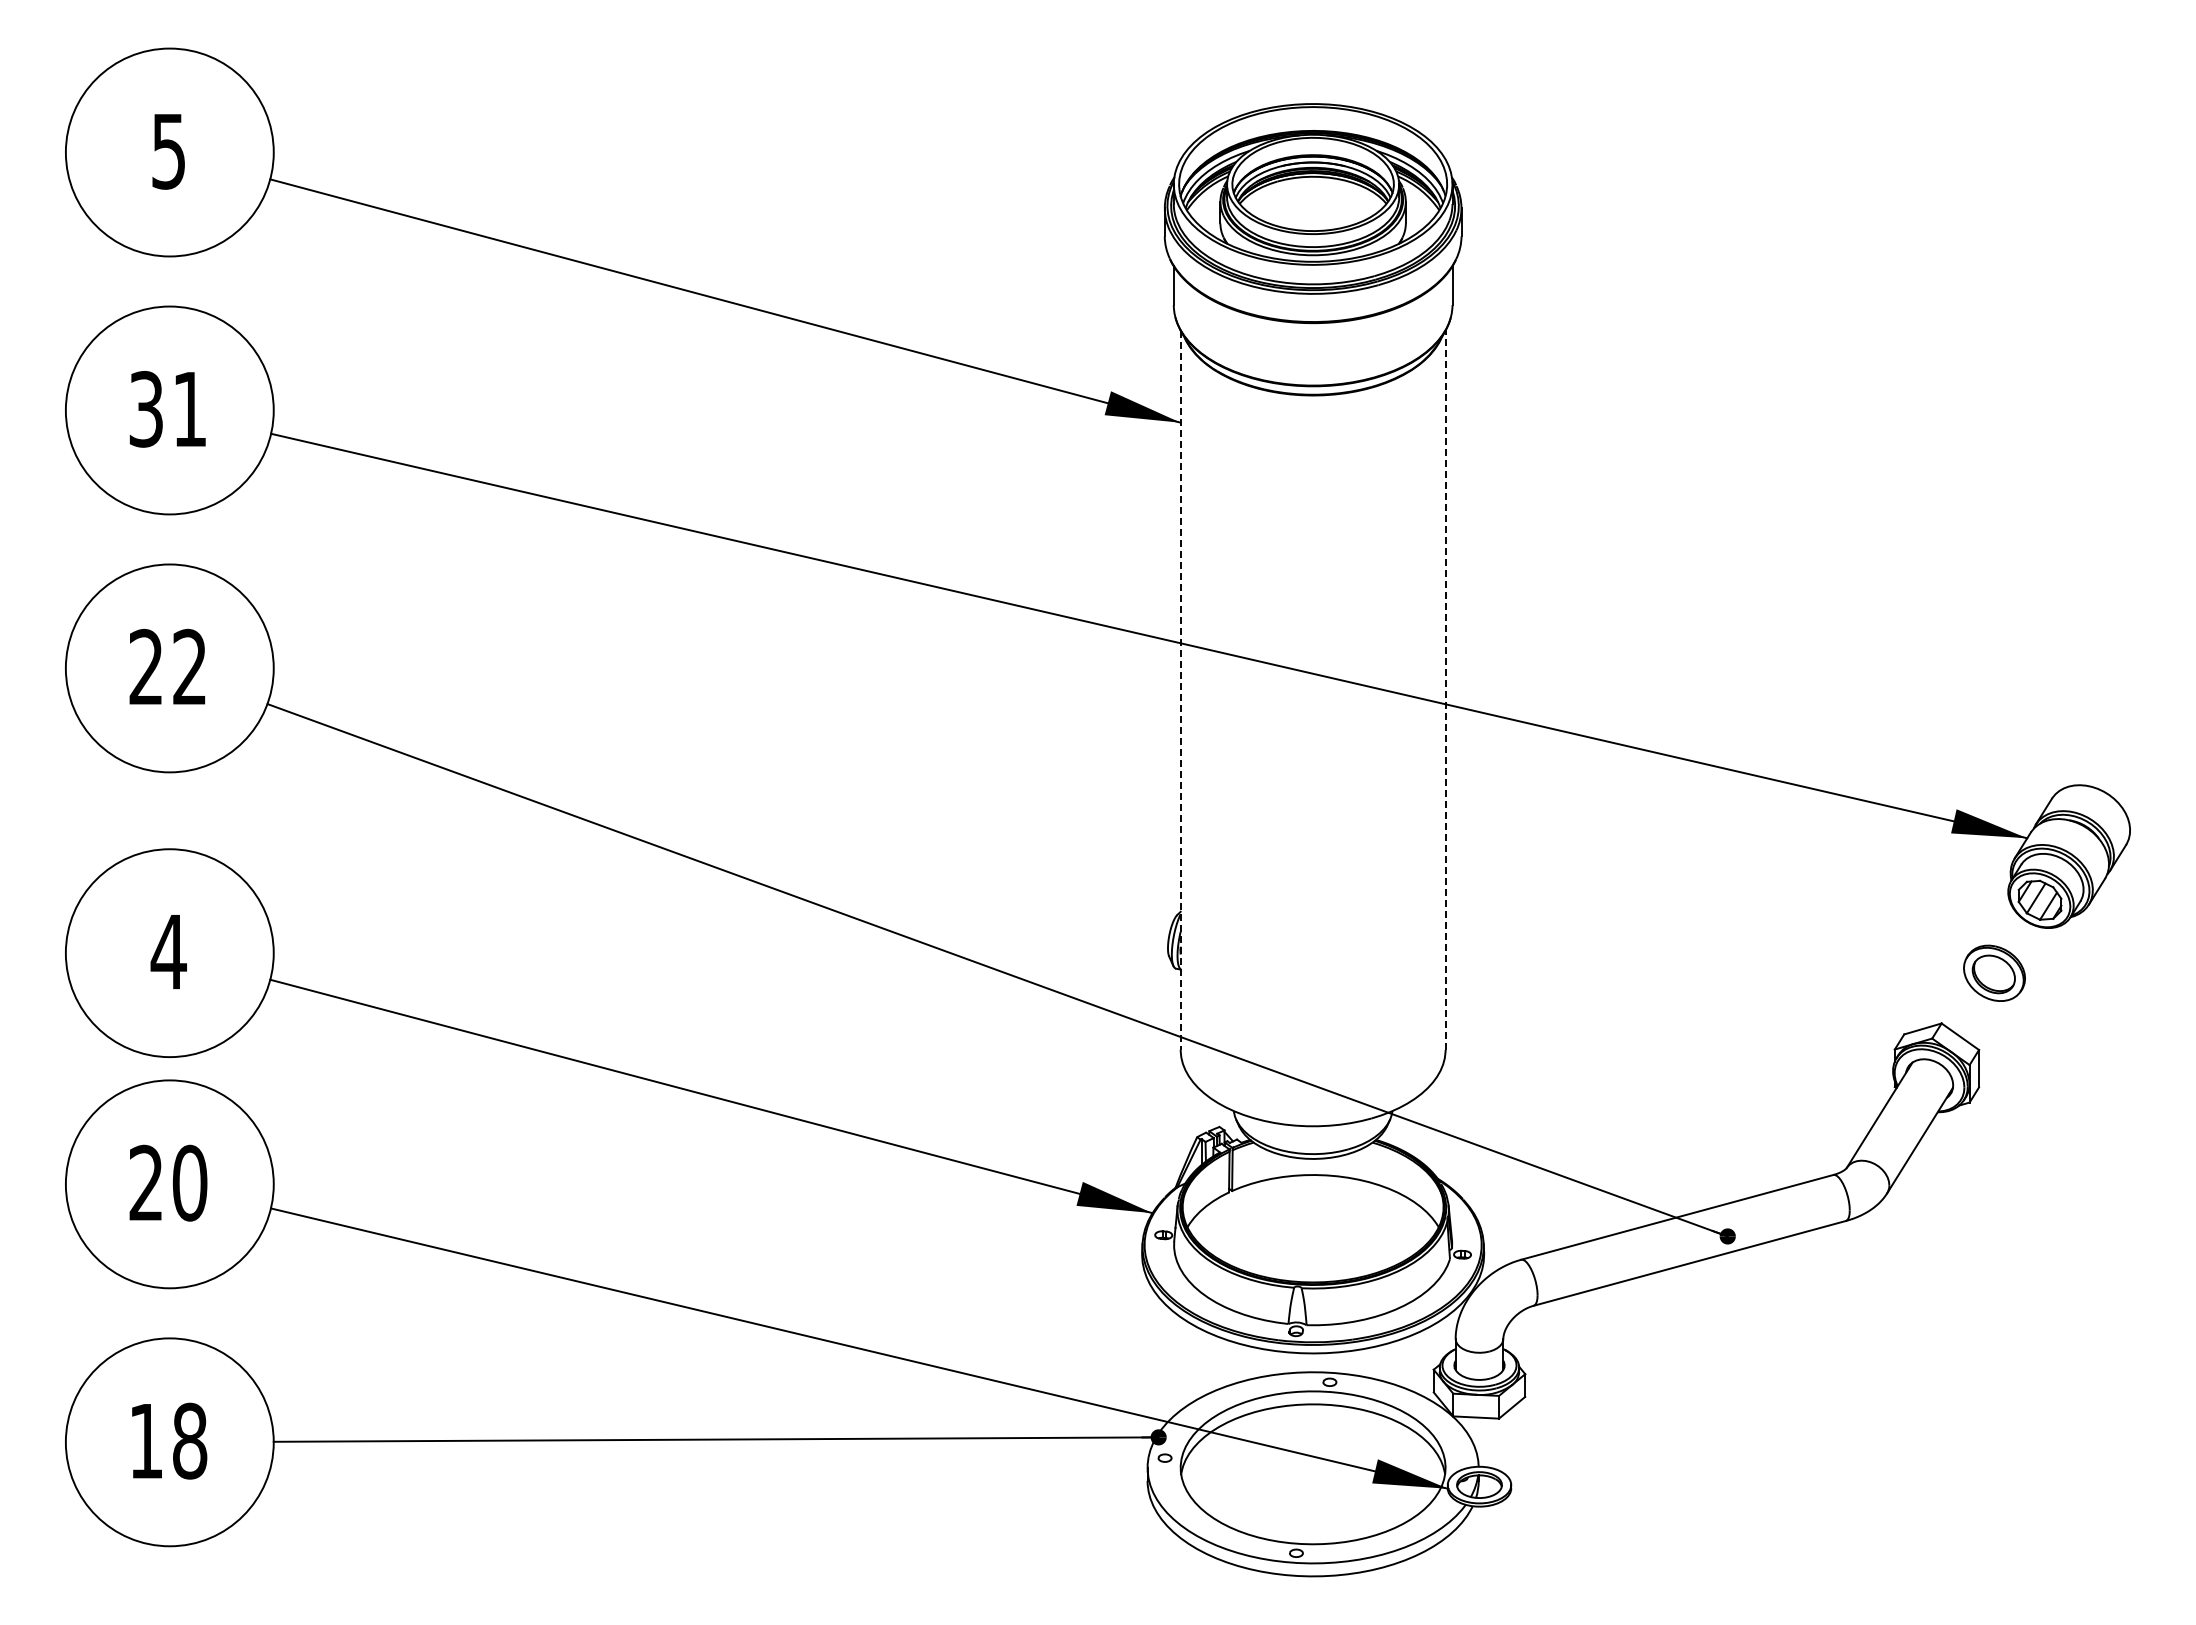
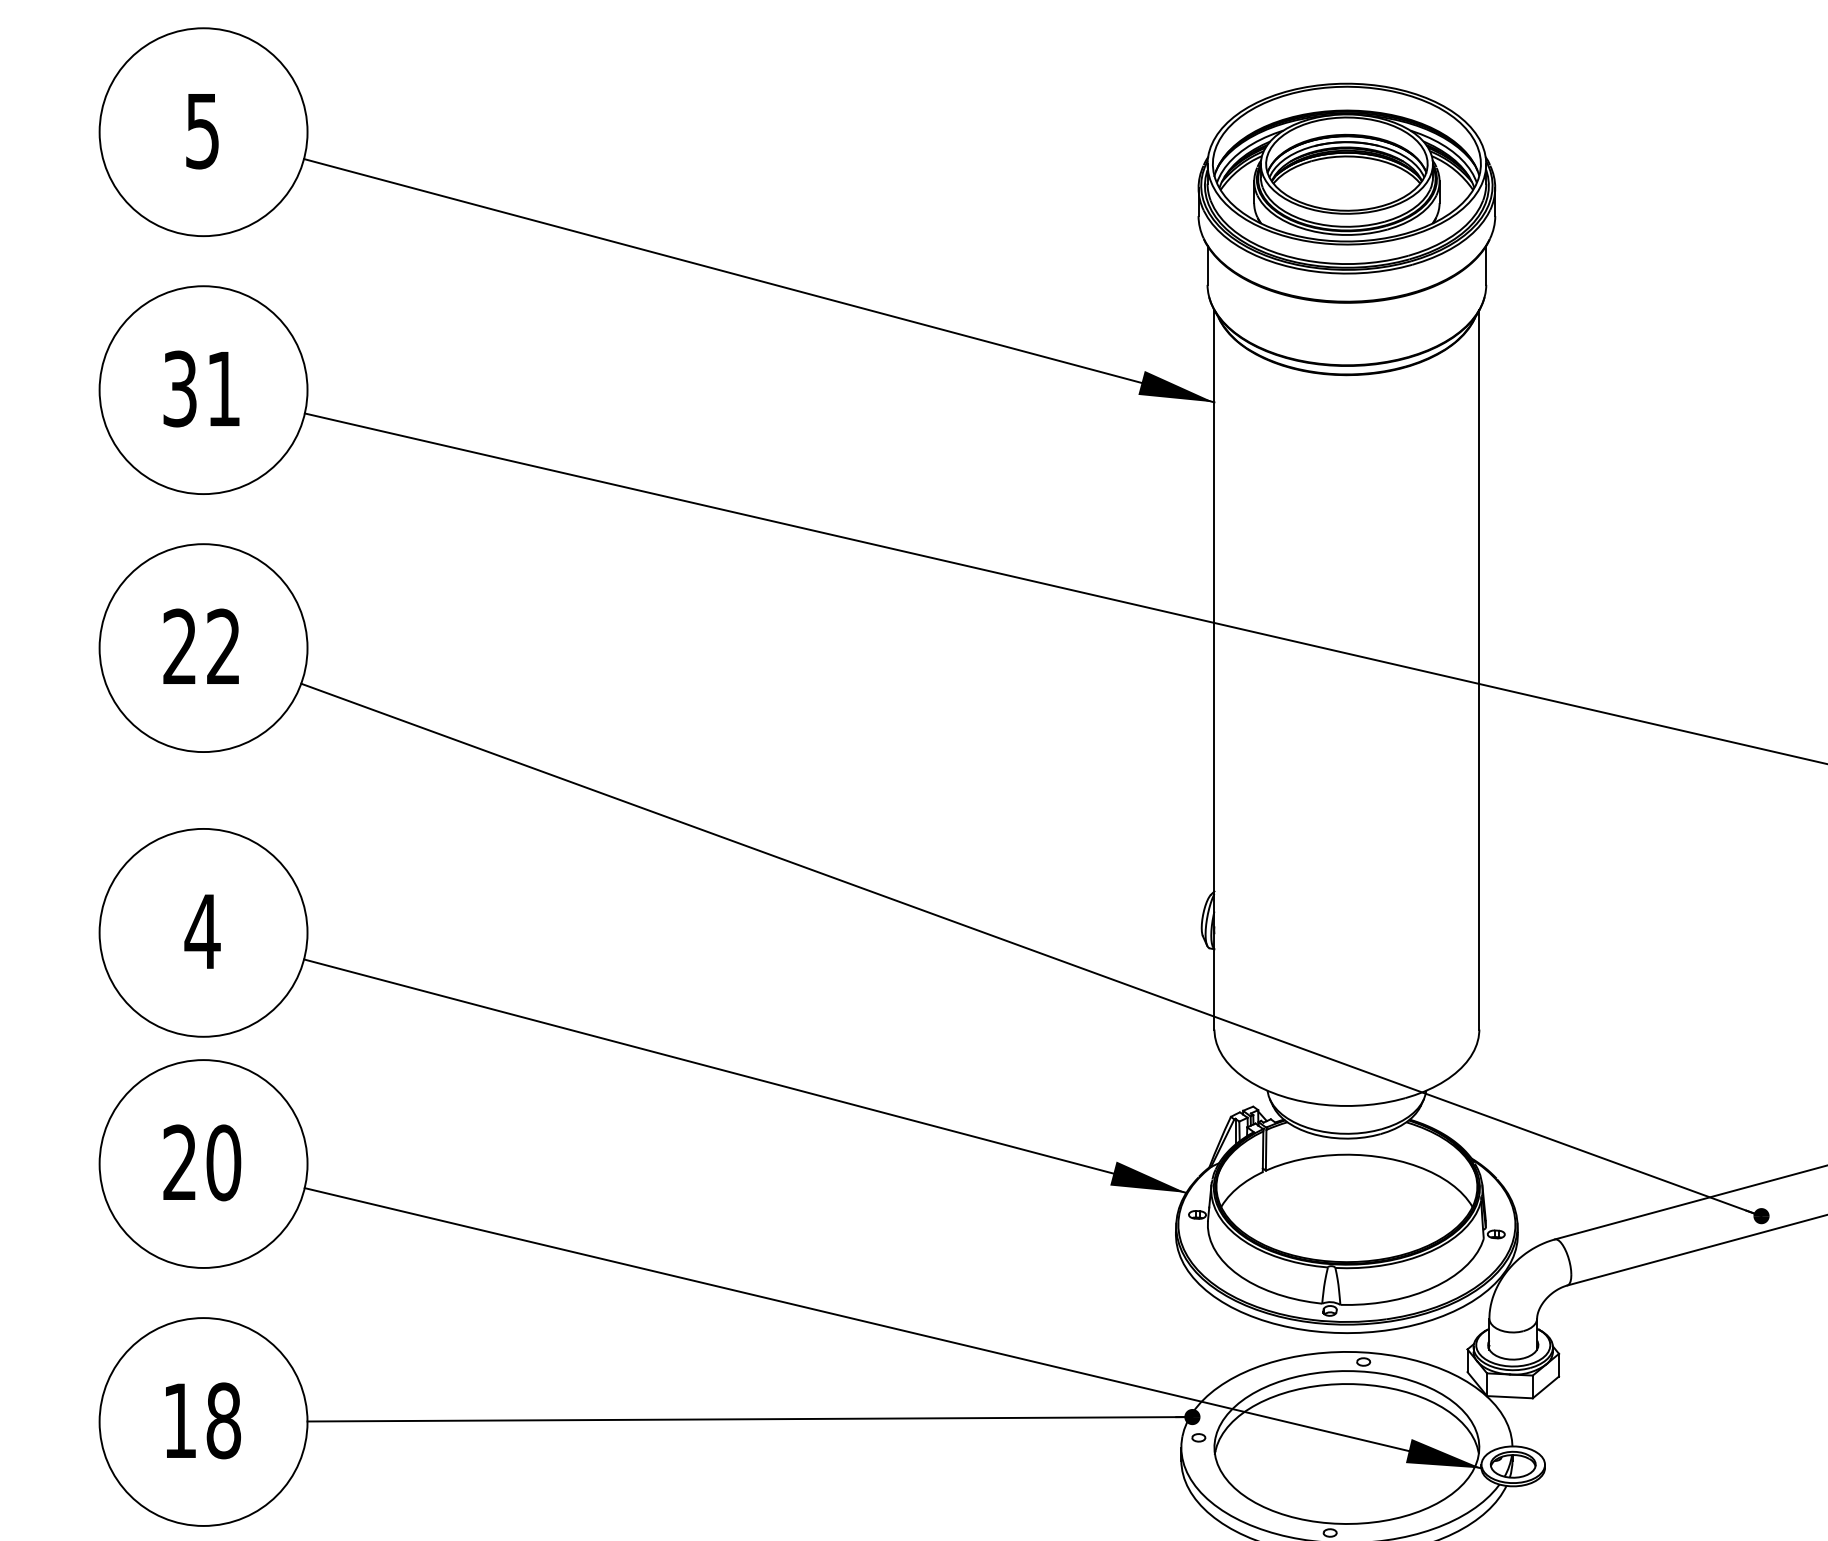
line: (1180, 690) -> (1214, 670), dashed -> solid
line: (1445, 690) -> (1479, 670), dashed -> solid

